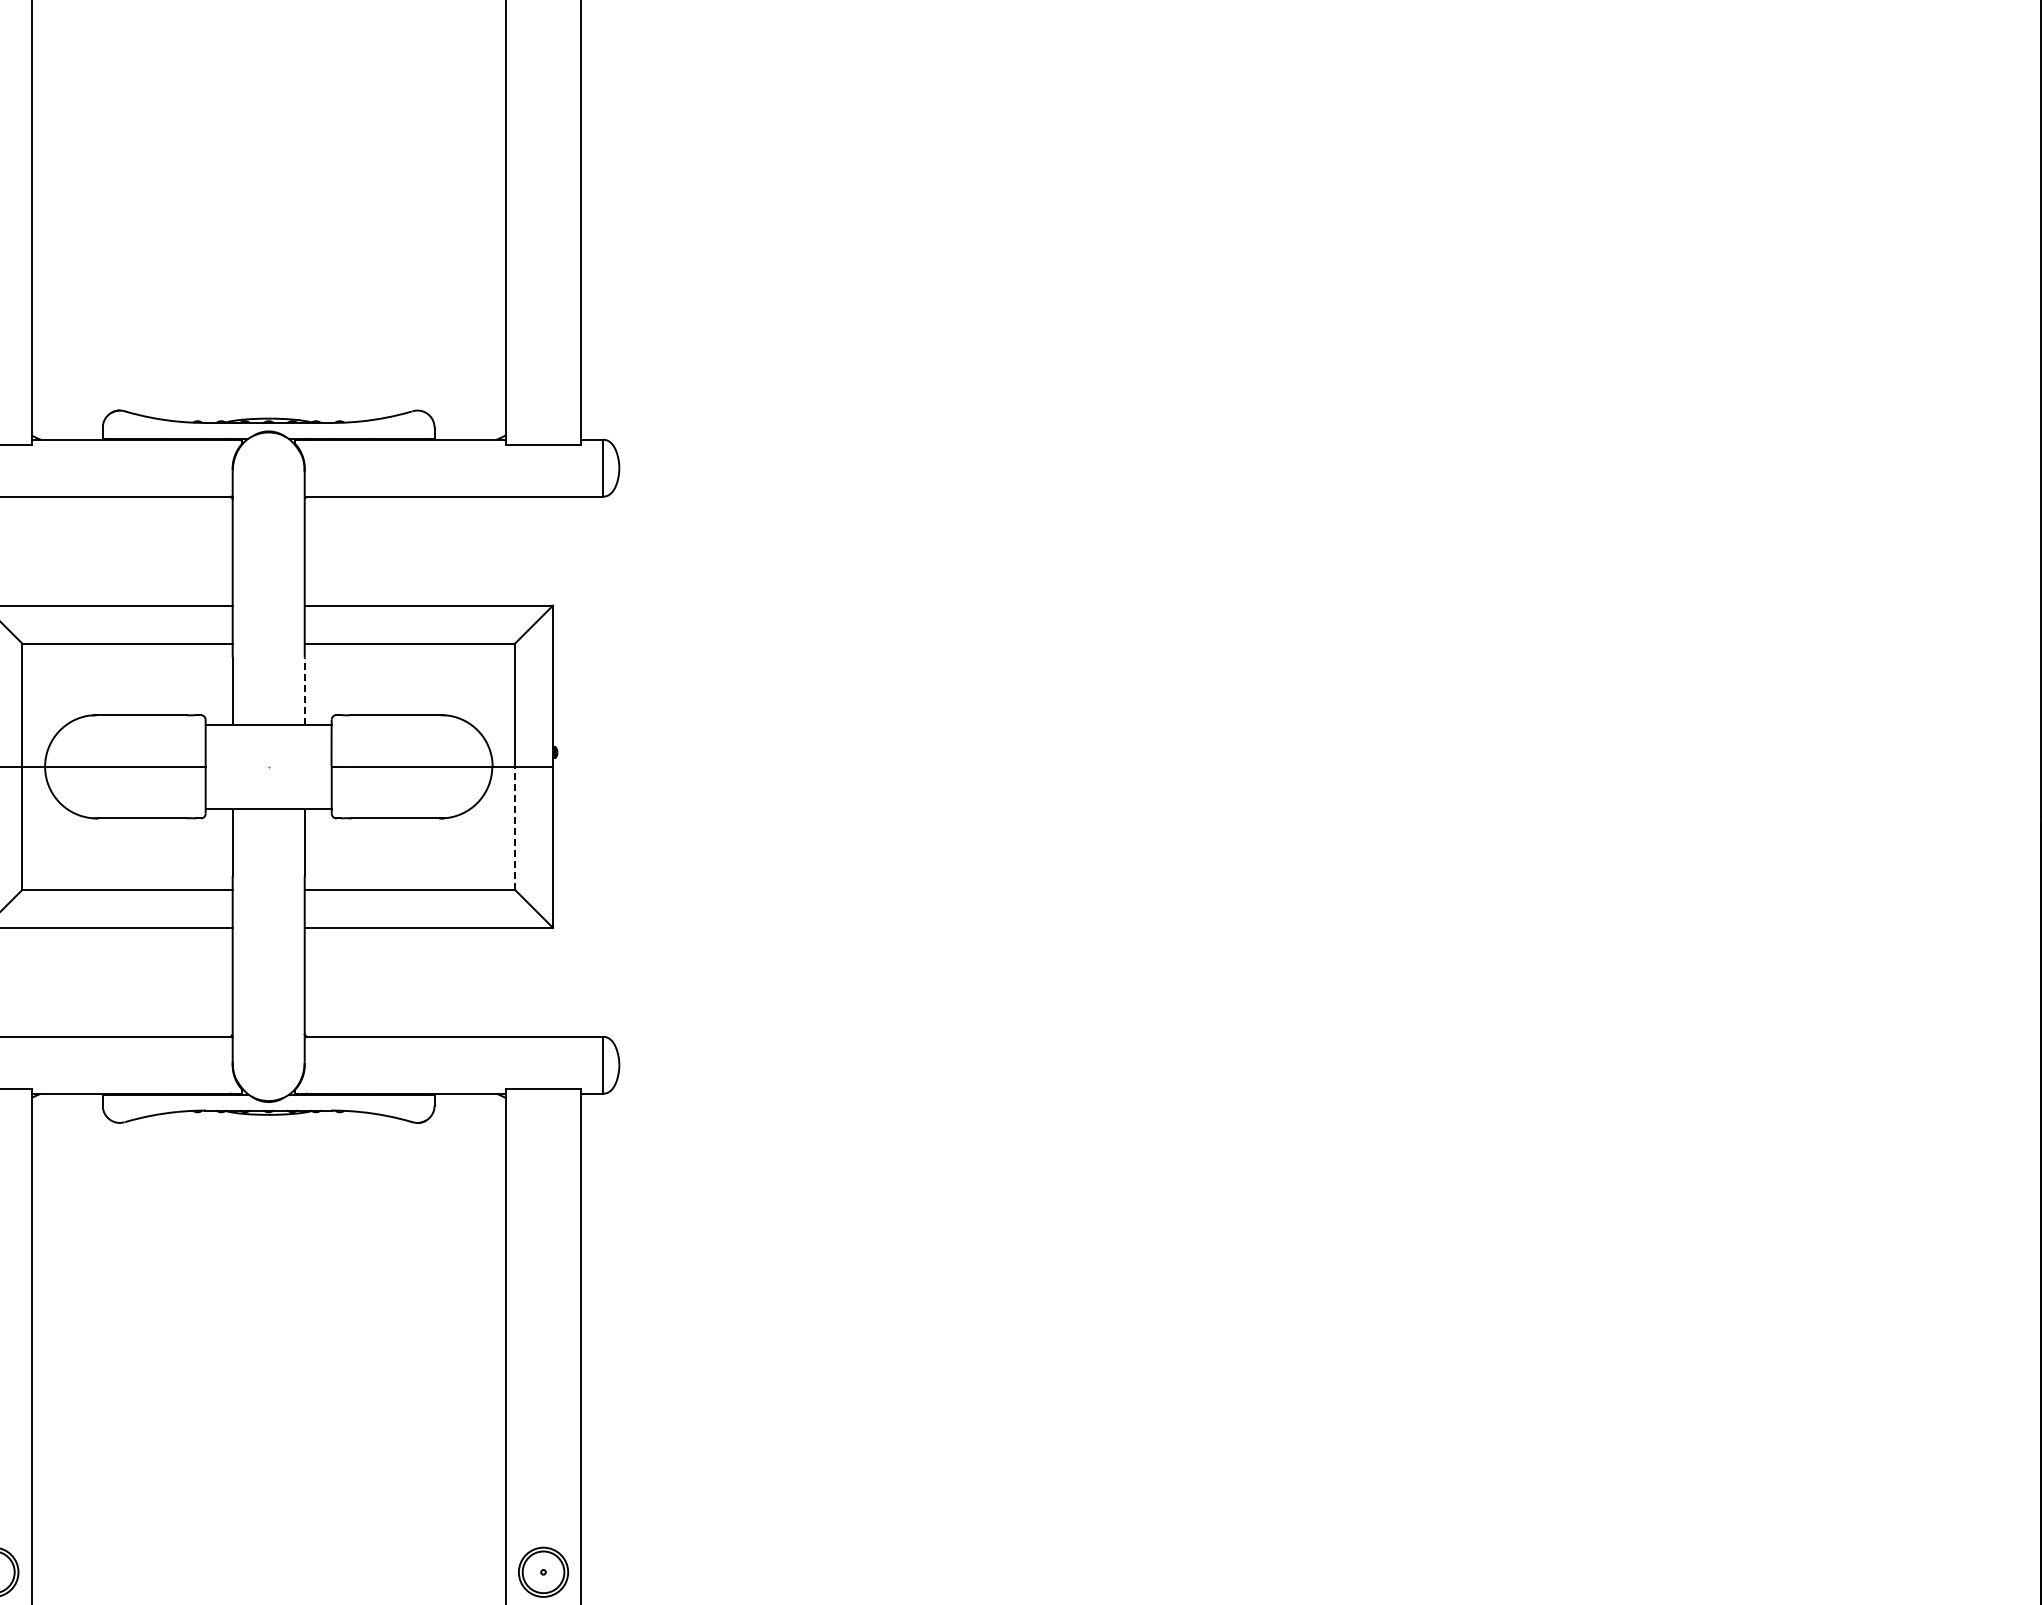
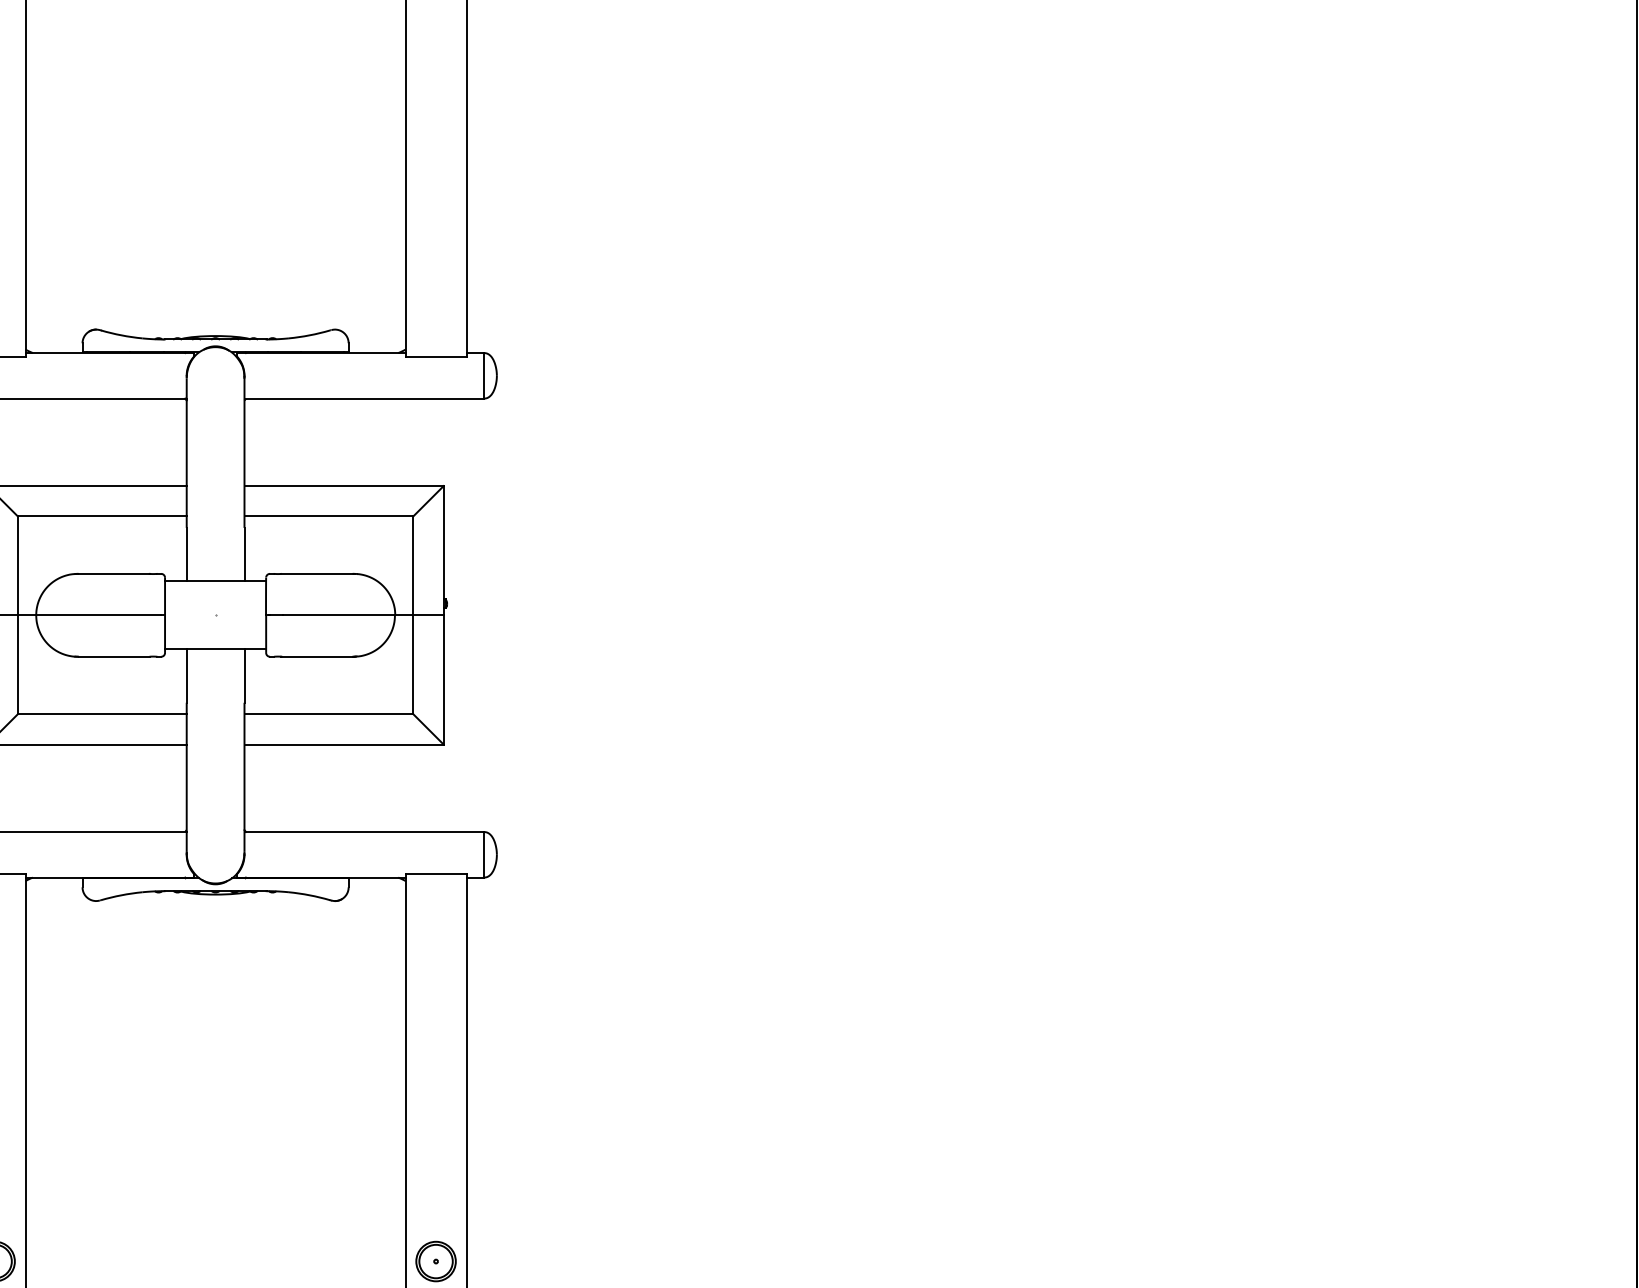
line: (304, 690) -> (244, 554), dashed -> solid
line: (515, 828) -> (413, 664), dashed -> solid

